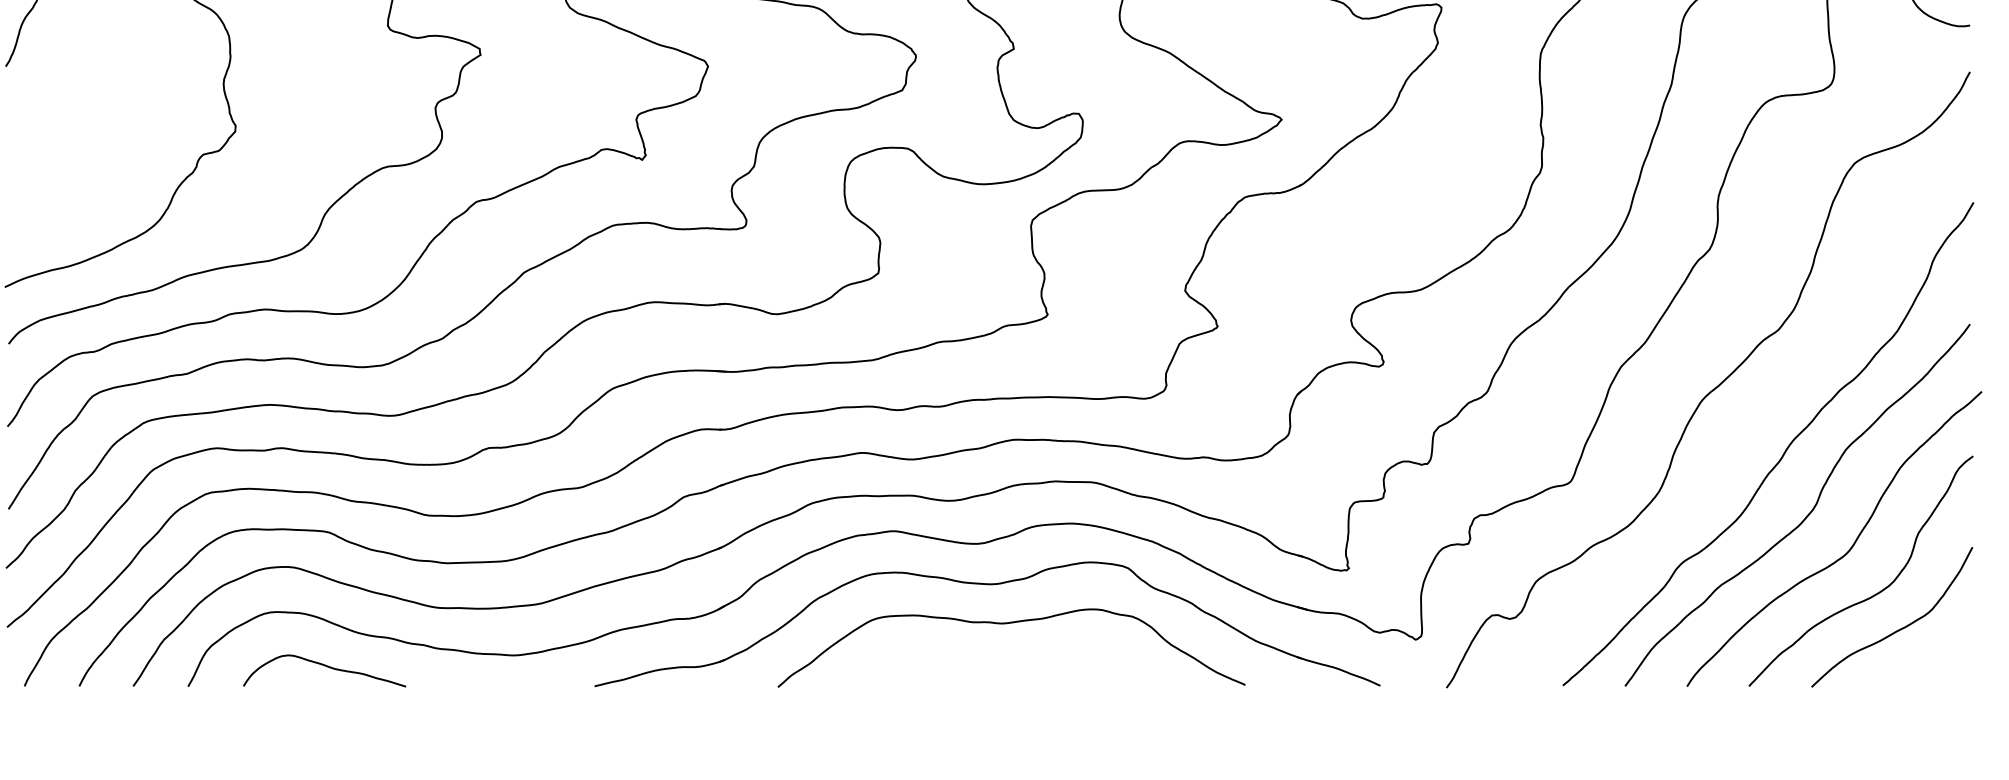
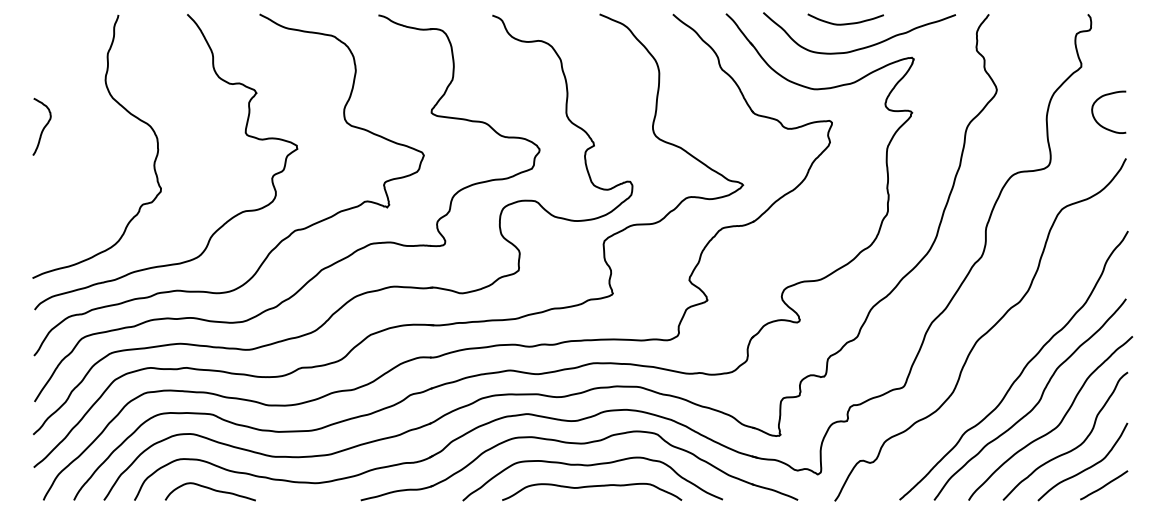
line: (1931, 659) -> (1104, 485), added
curve: (1011, 663) -> (592, 487), added

